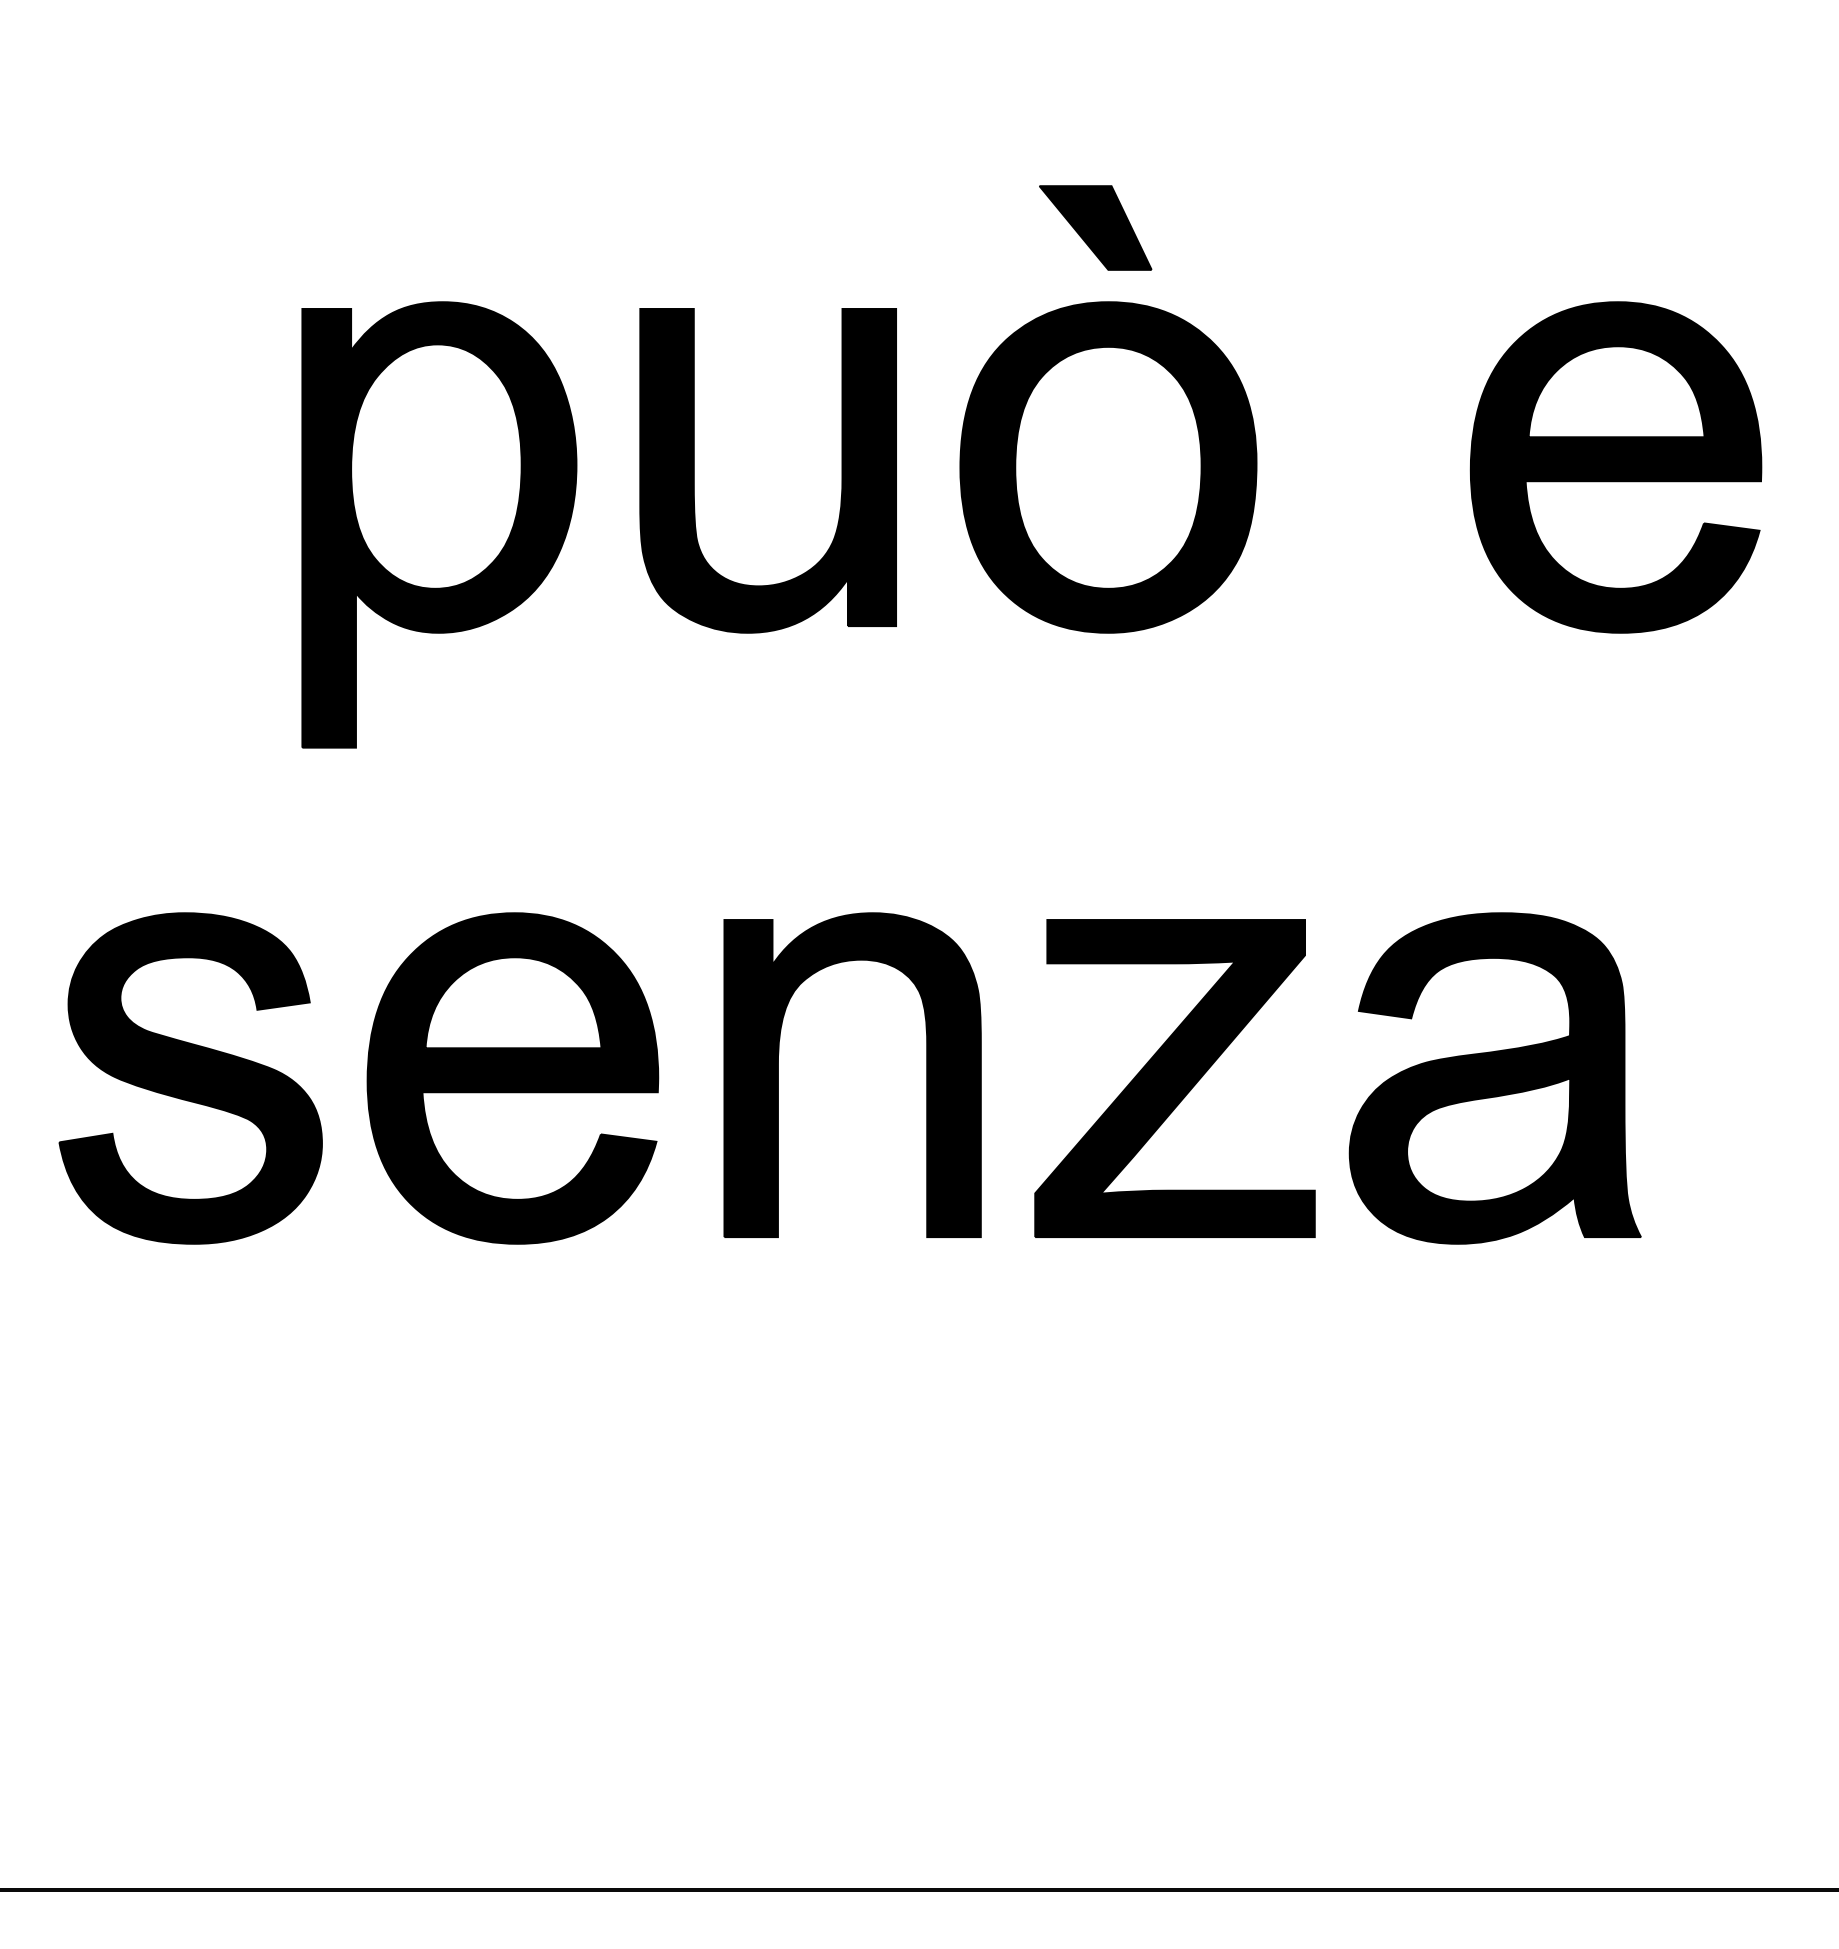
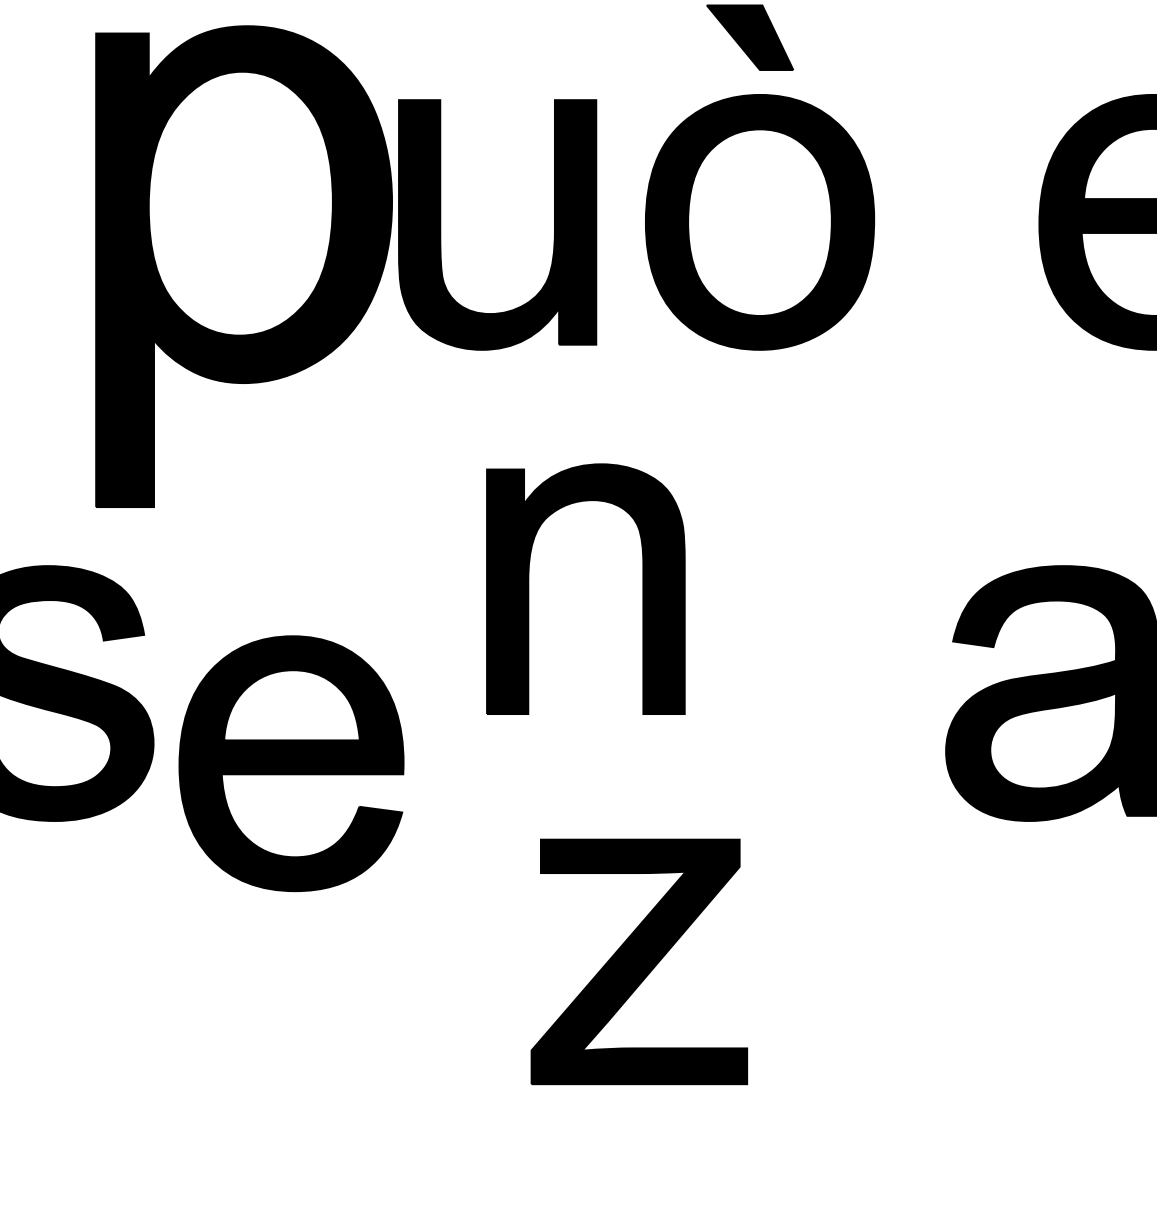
part: (439, 524) -> (244, 266), size x1.4
part: (778, 1074) -> (528, 588), moved
part: (512, 1078) -> (291, 763), moved
part: (1174, 1078) -> (638, 961), moved

